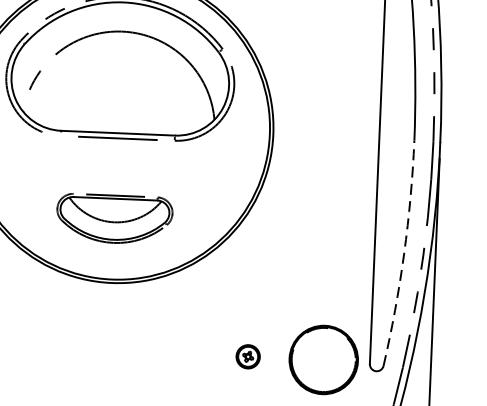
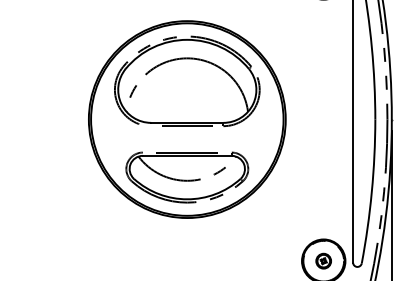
part: (114, 219) -> (187, 177), size x1.67
arc: (403, 253) -> (371, 191), dashed -> solid
part: (247, 355) -> (323, 260), moved

